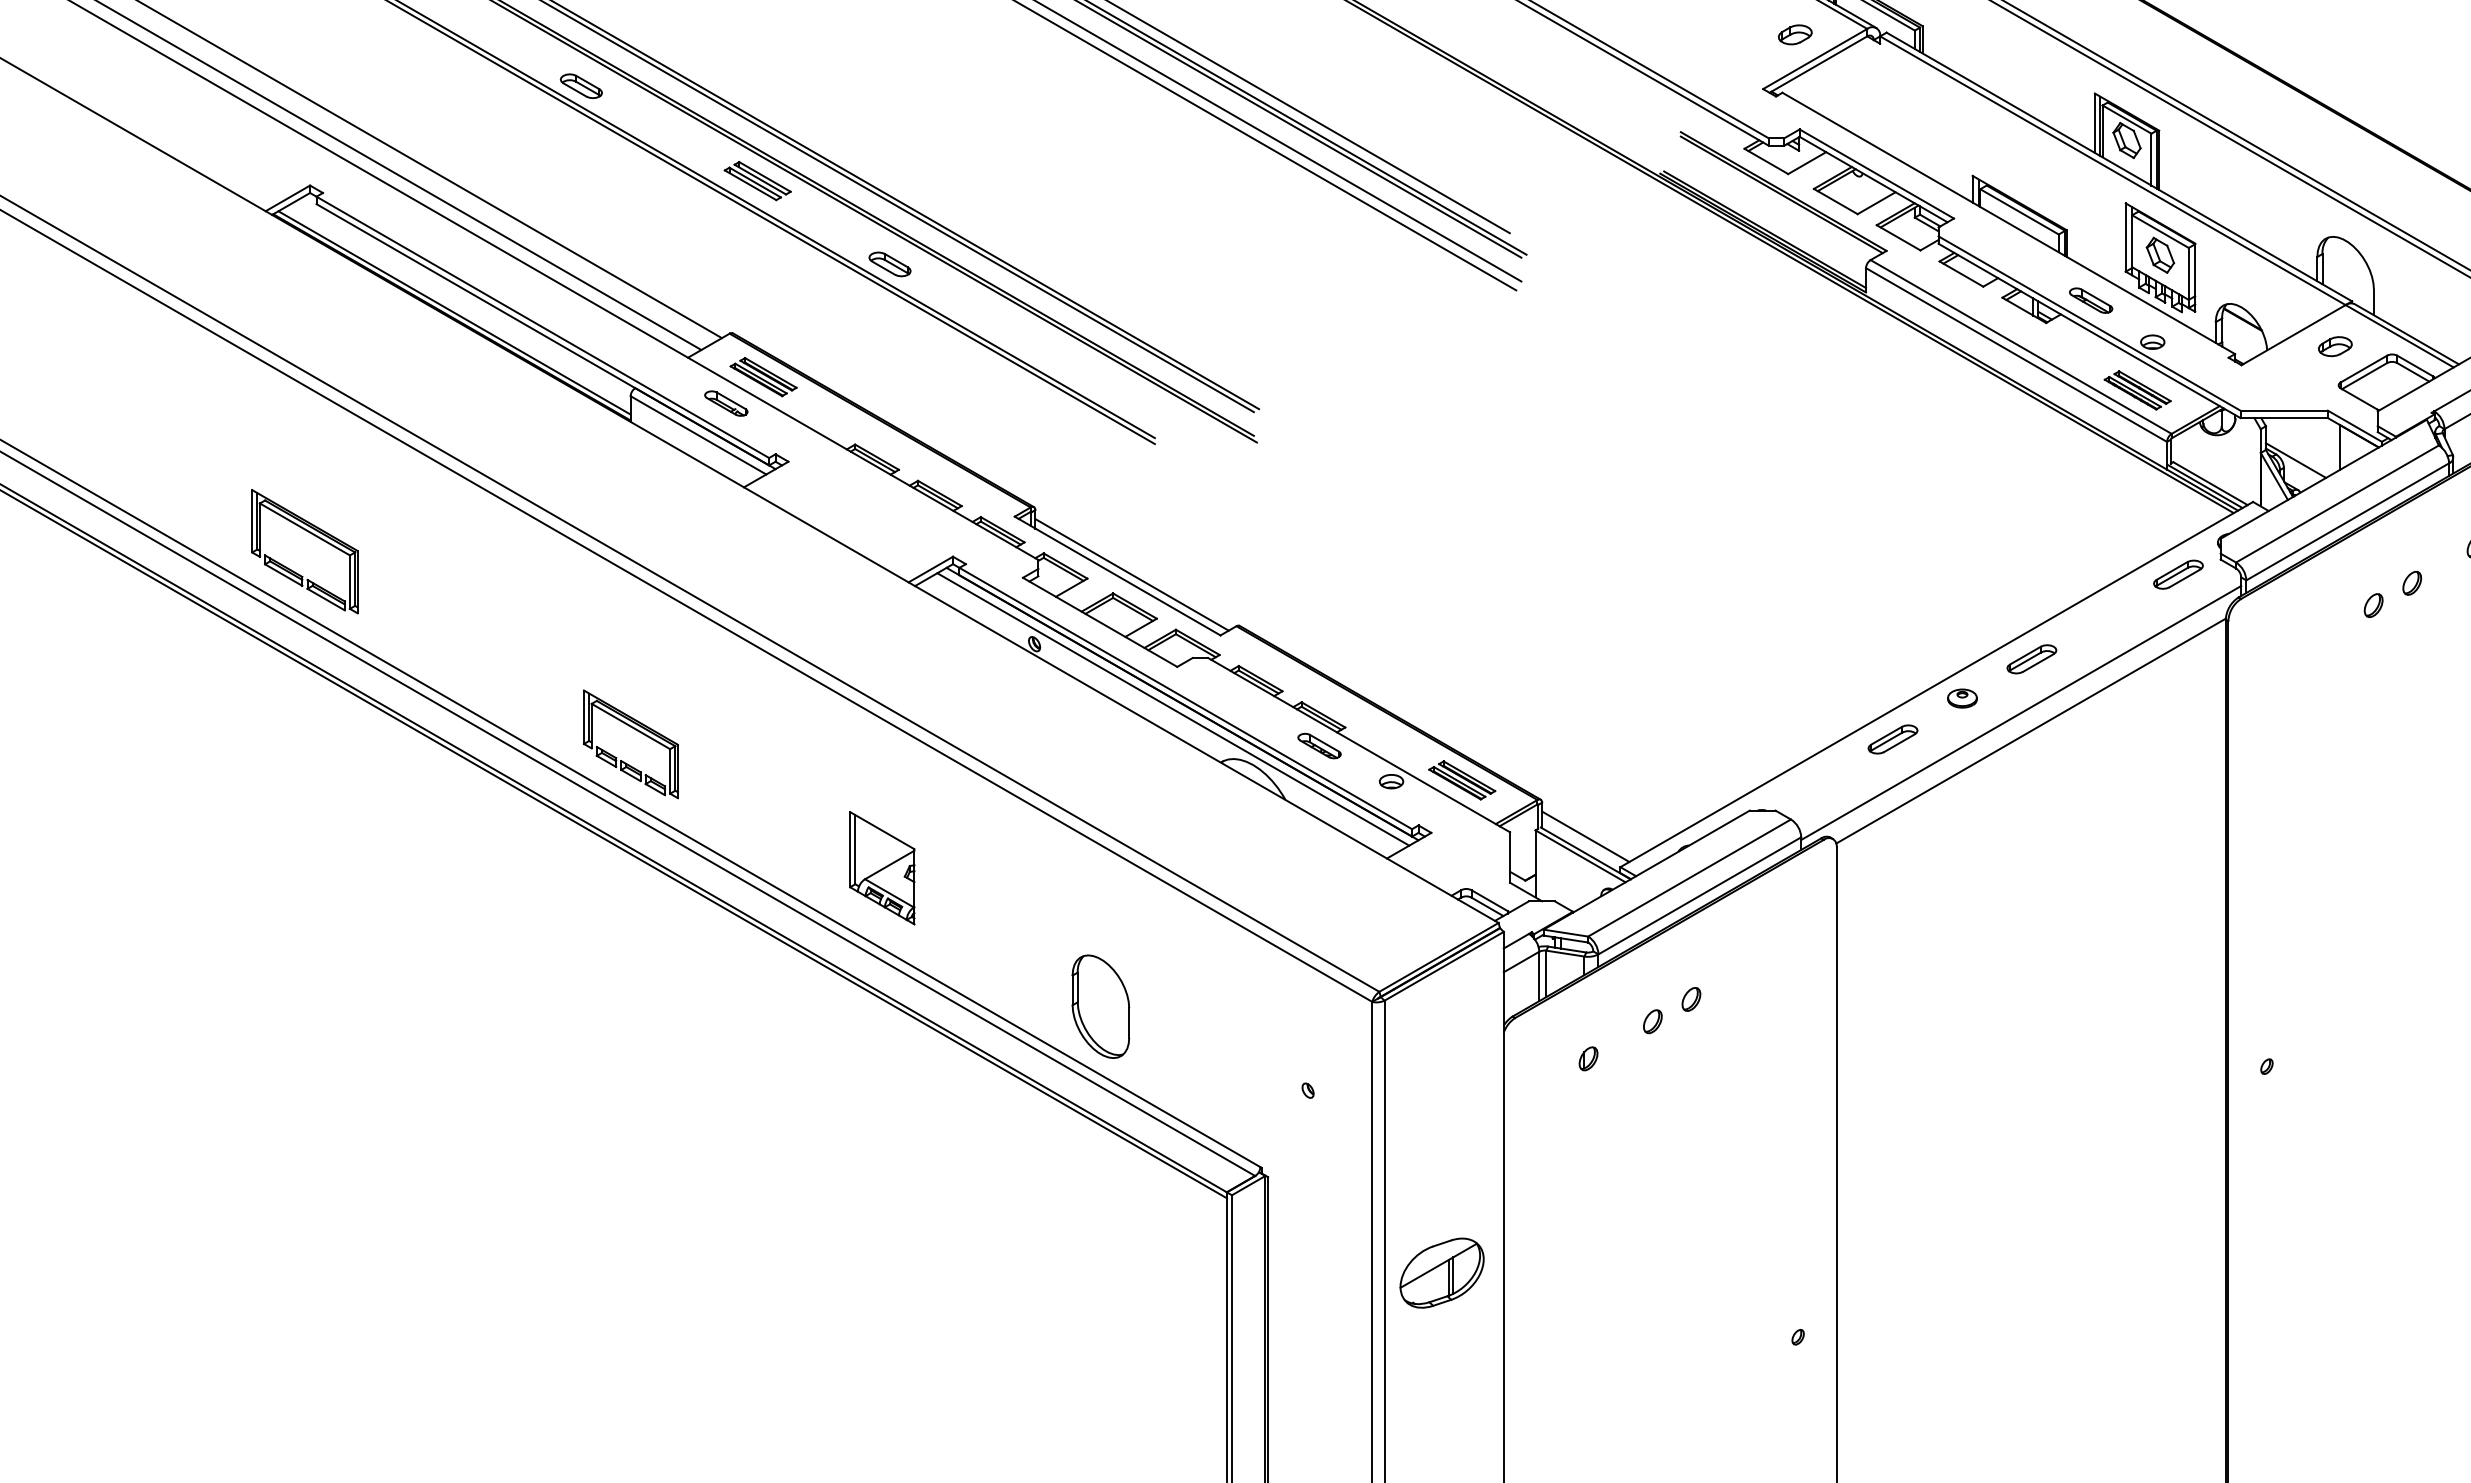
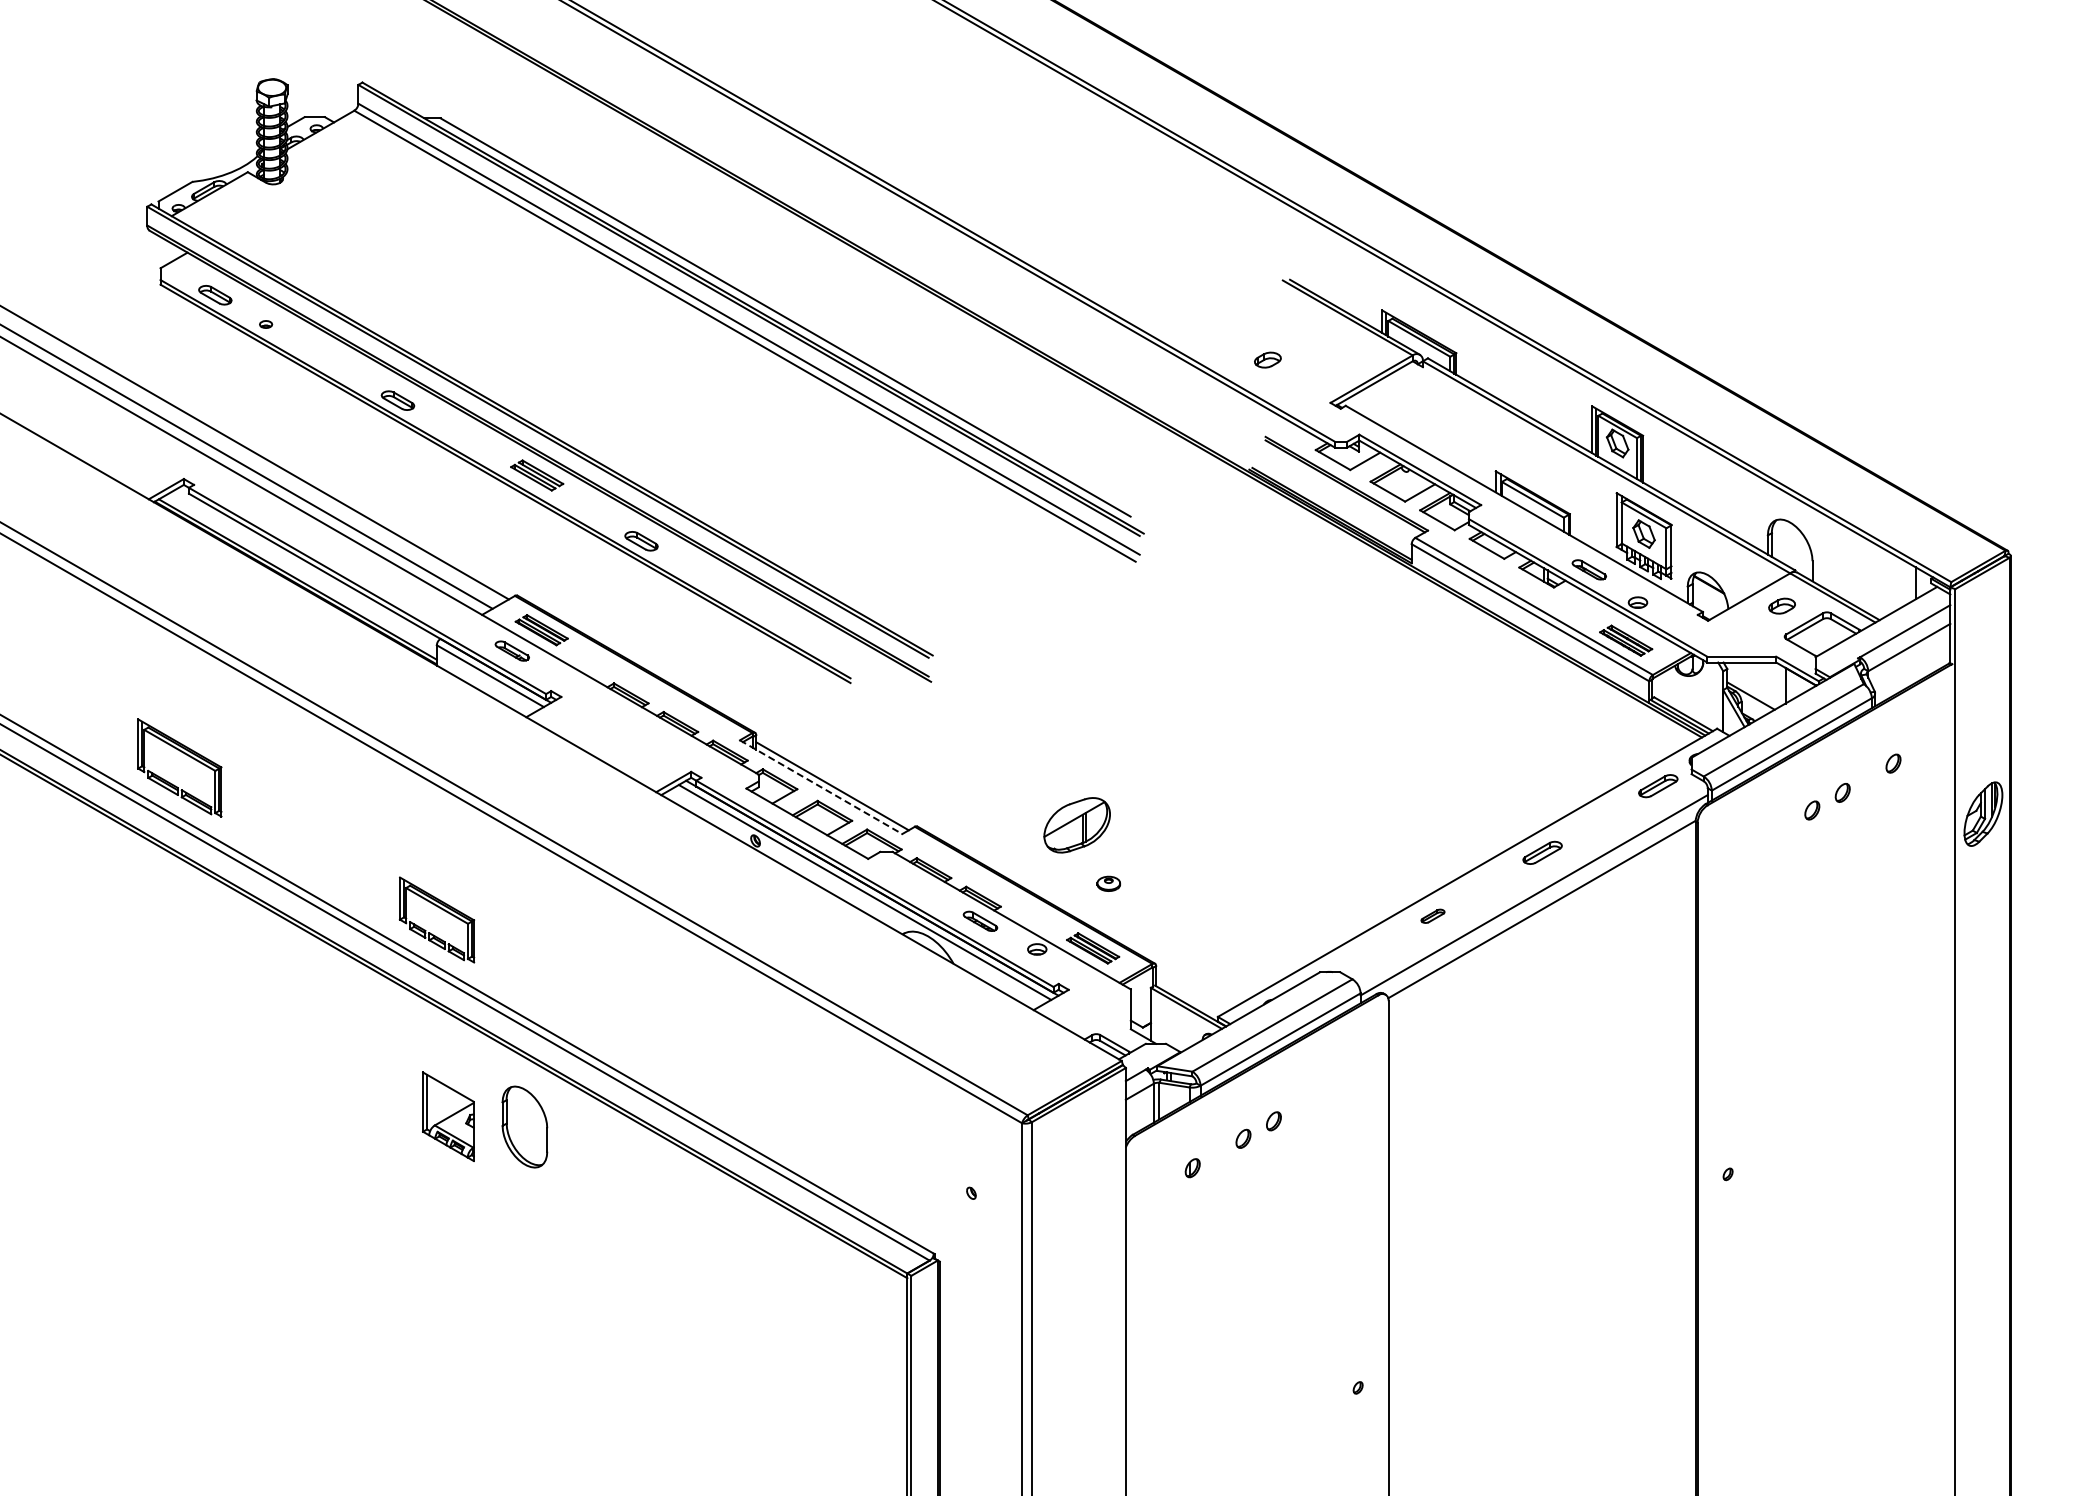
part: (1794, 34) -> (1267, 359), moved
line: (1118, 576) -> (821, 787), solid -> dashed
part: (1962, 698) -> (1108, 883), moved
part: (1892, 739) -> (1432, 916), size x0.6
line: (1585, 836) -> (1190, 992), removed
part: (882, 867) -> (448, 1116), moved
part: (1100, 1006) -> (524, 1126), moved
part: (1441, 1273) -> (1076, 825), moved

